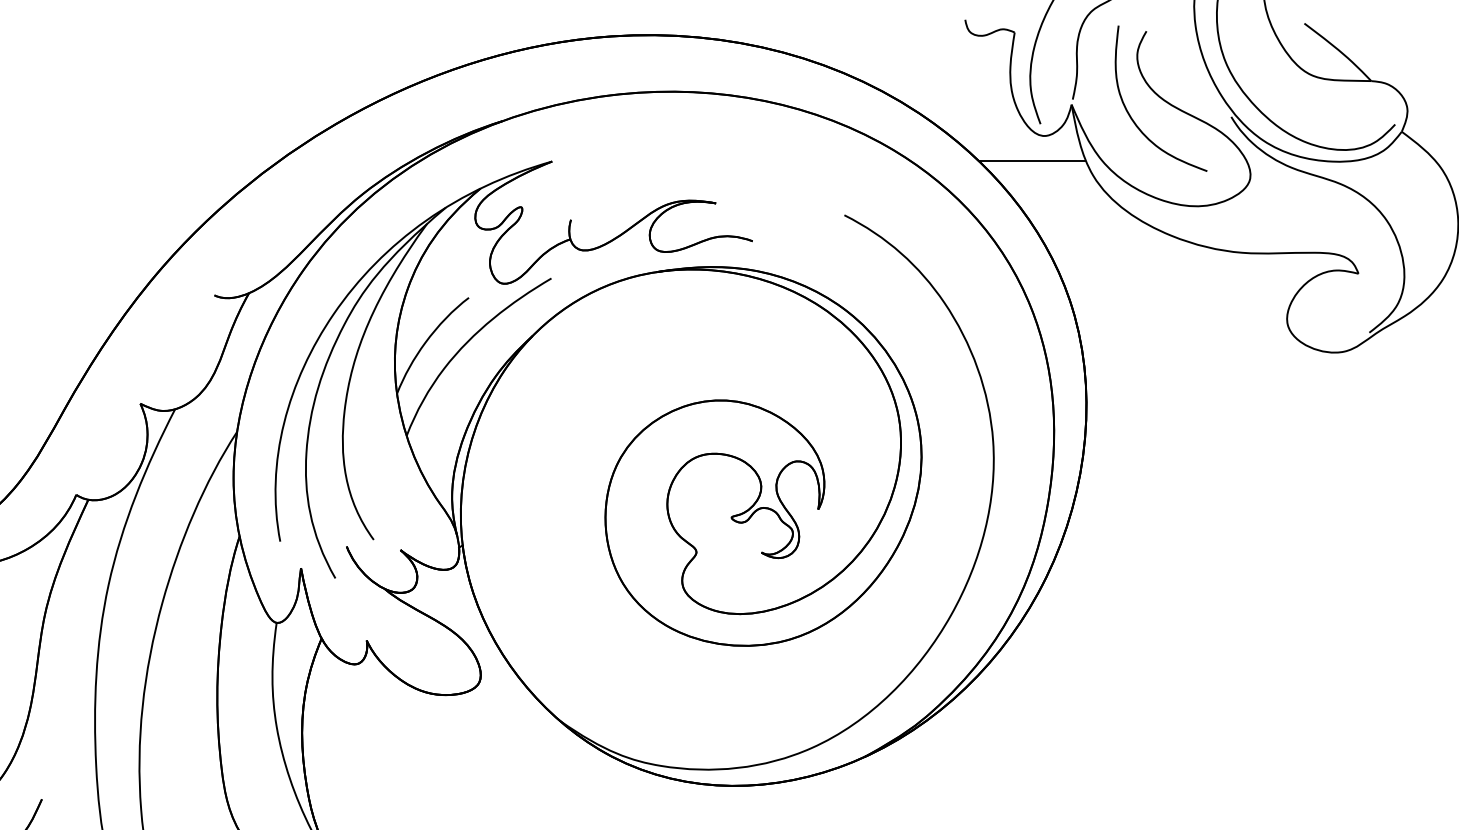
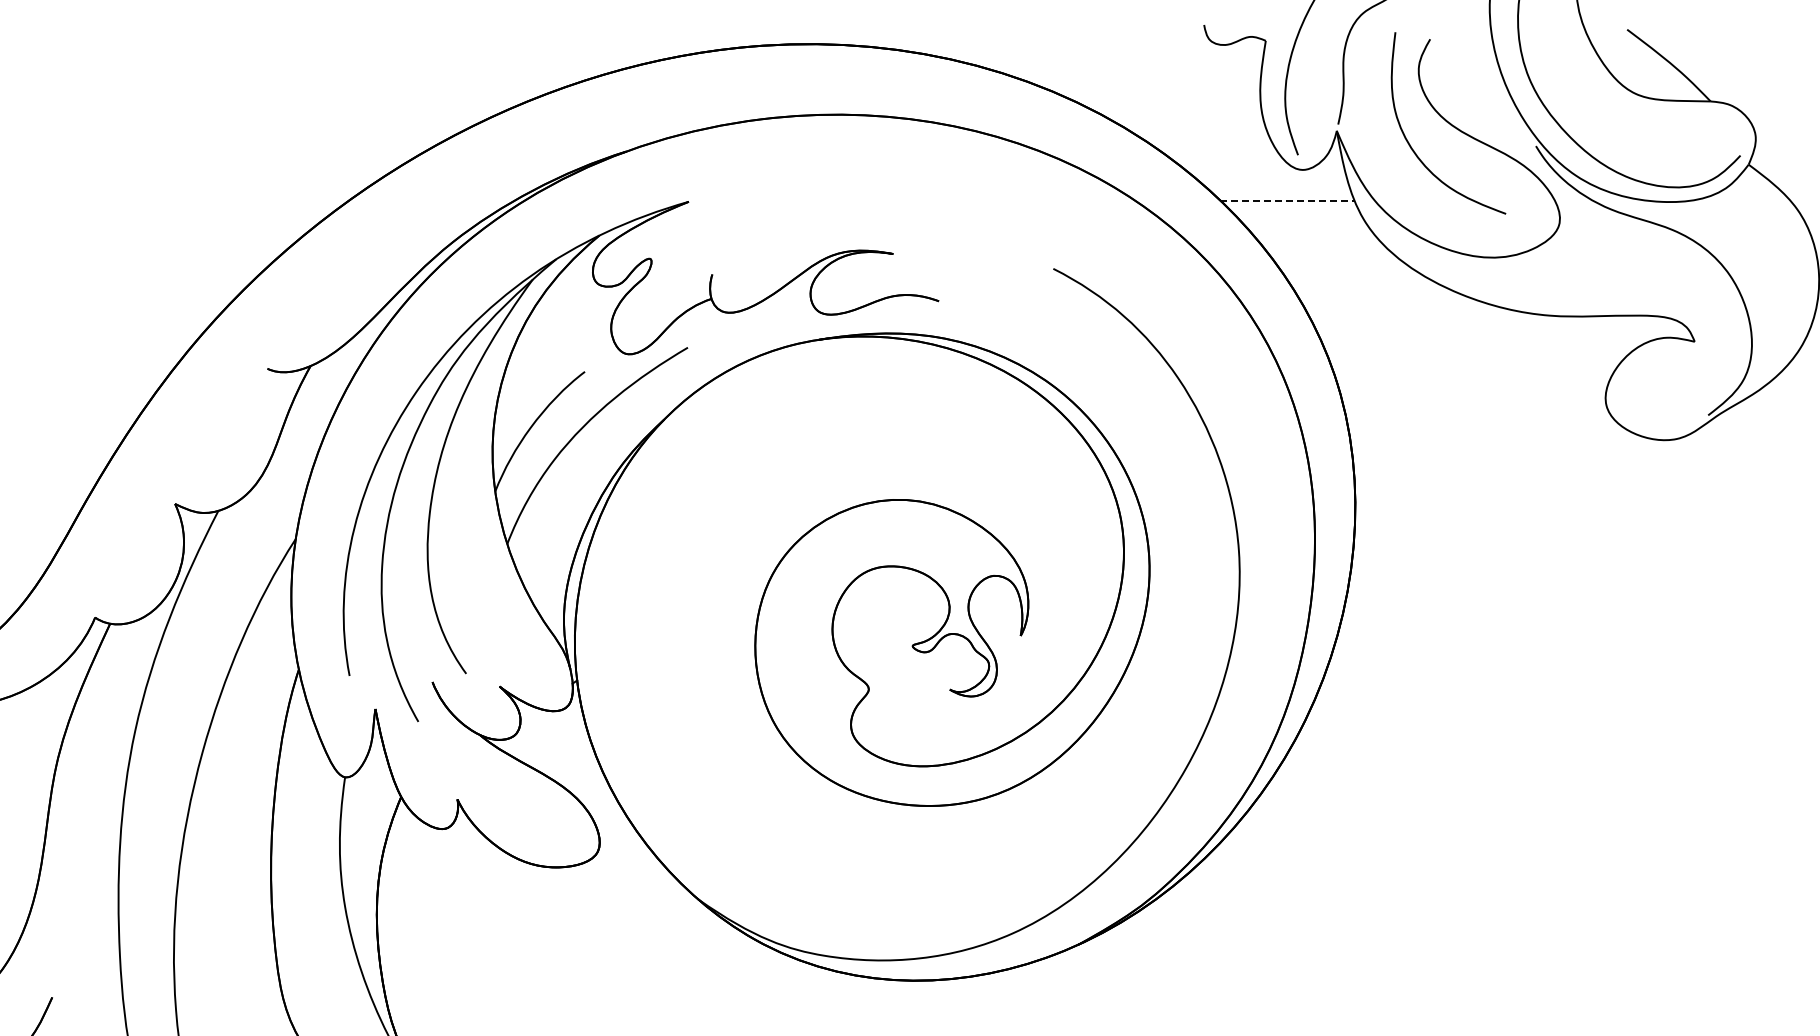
line: (1032, 160) -> (1287, 200), solid -> dashed

